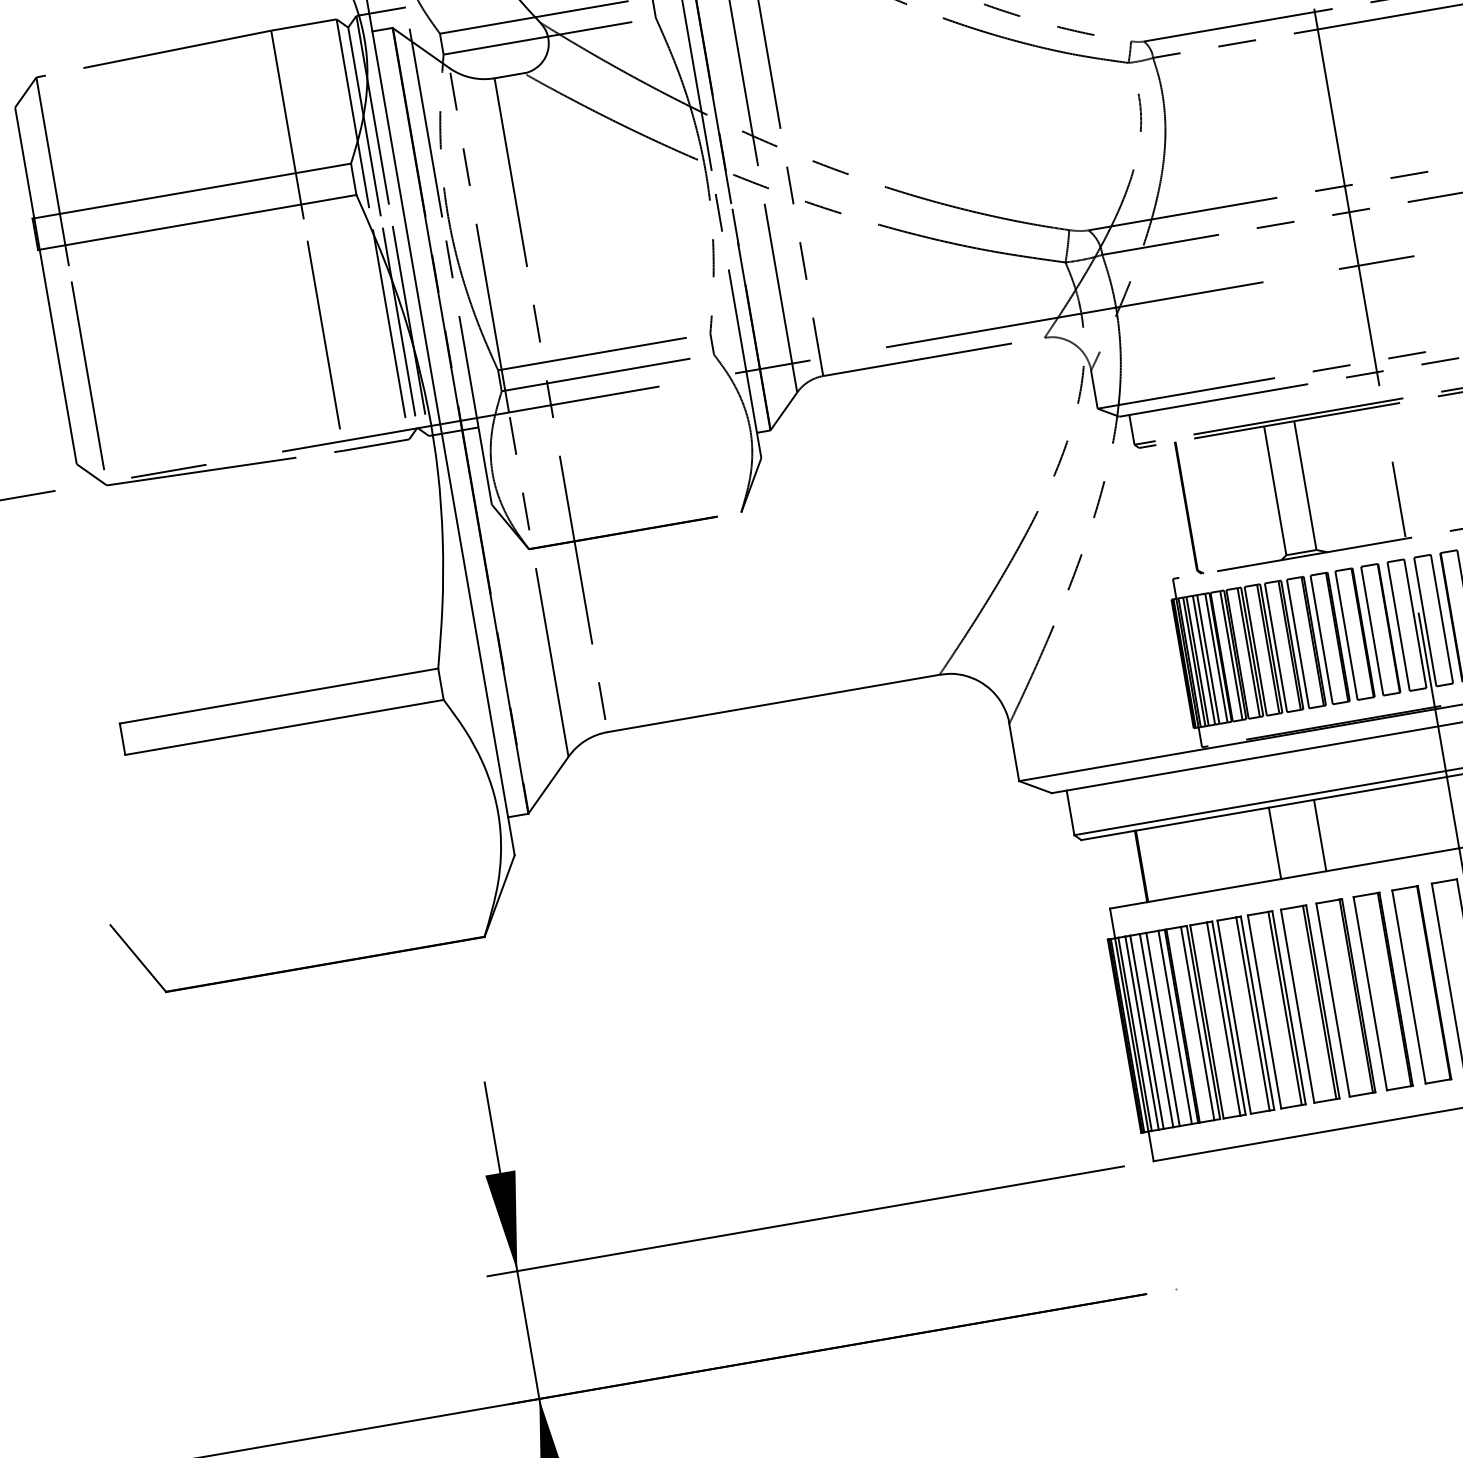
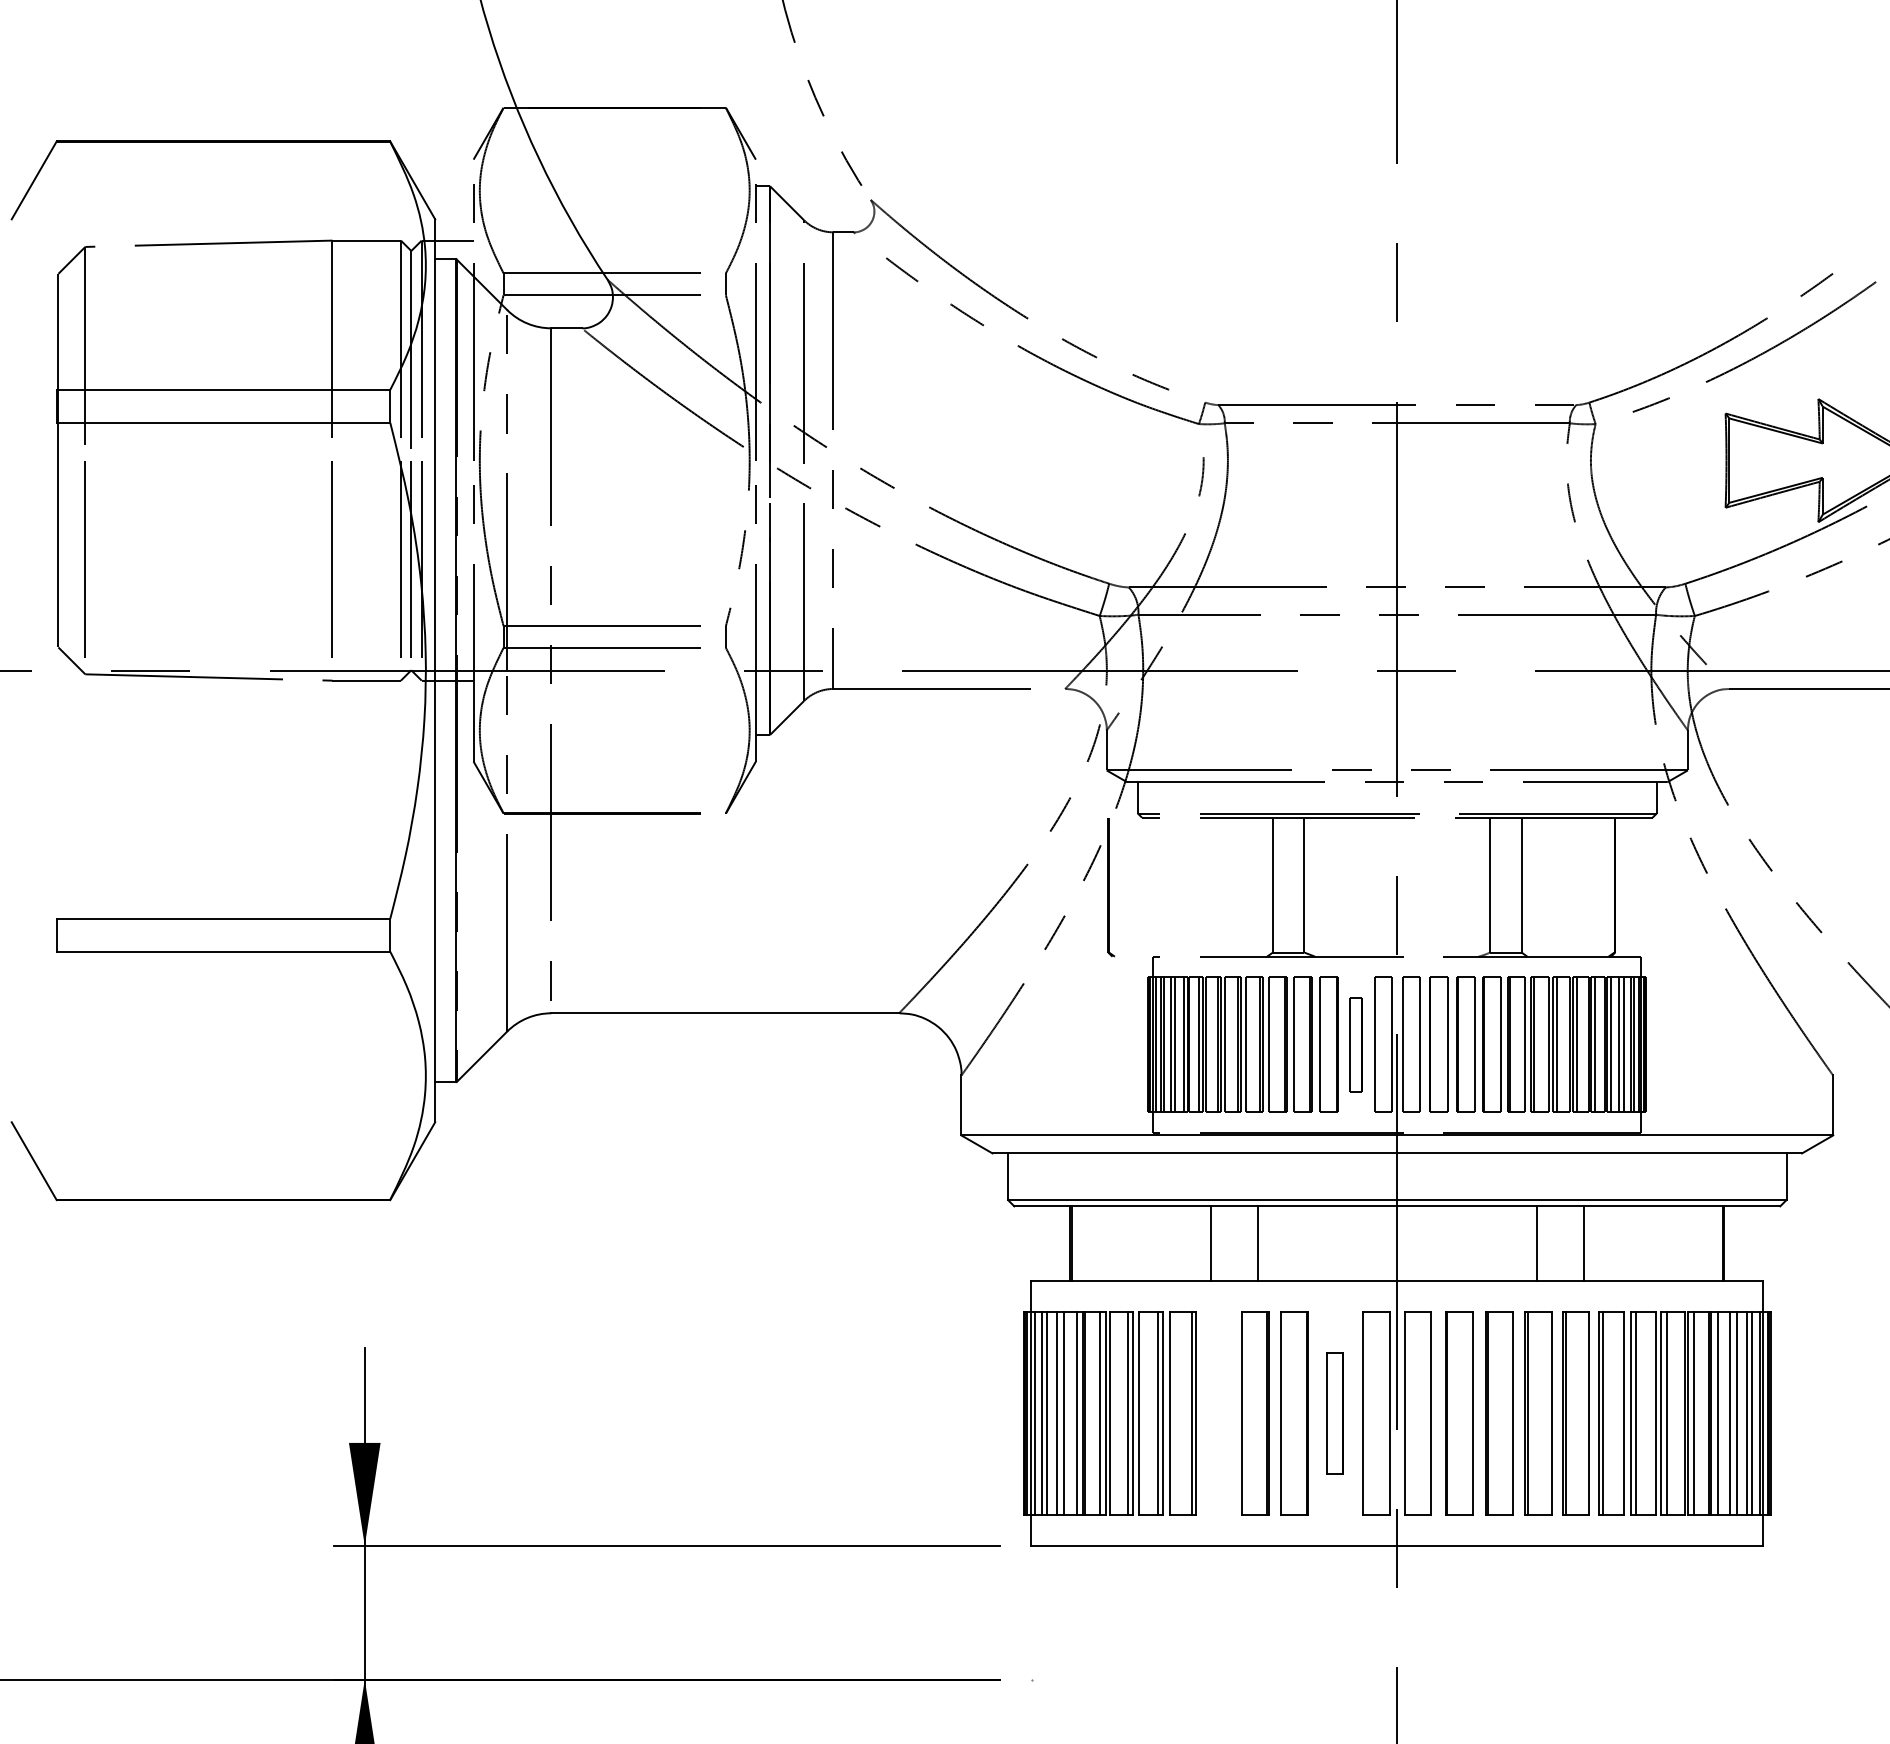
part: (1189, 508) -> (1111, 887), moved
part: (1380, 629) -> (1355, 1044), size x0.7
part: (1422, 984) -> (1335, 1413), size x0.6
part: (1310, 1004) -> (1218, 1413), removed

